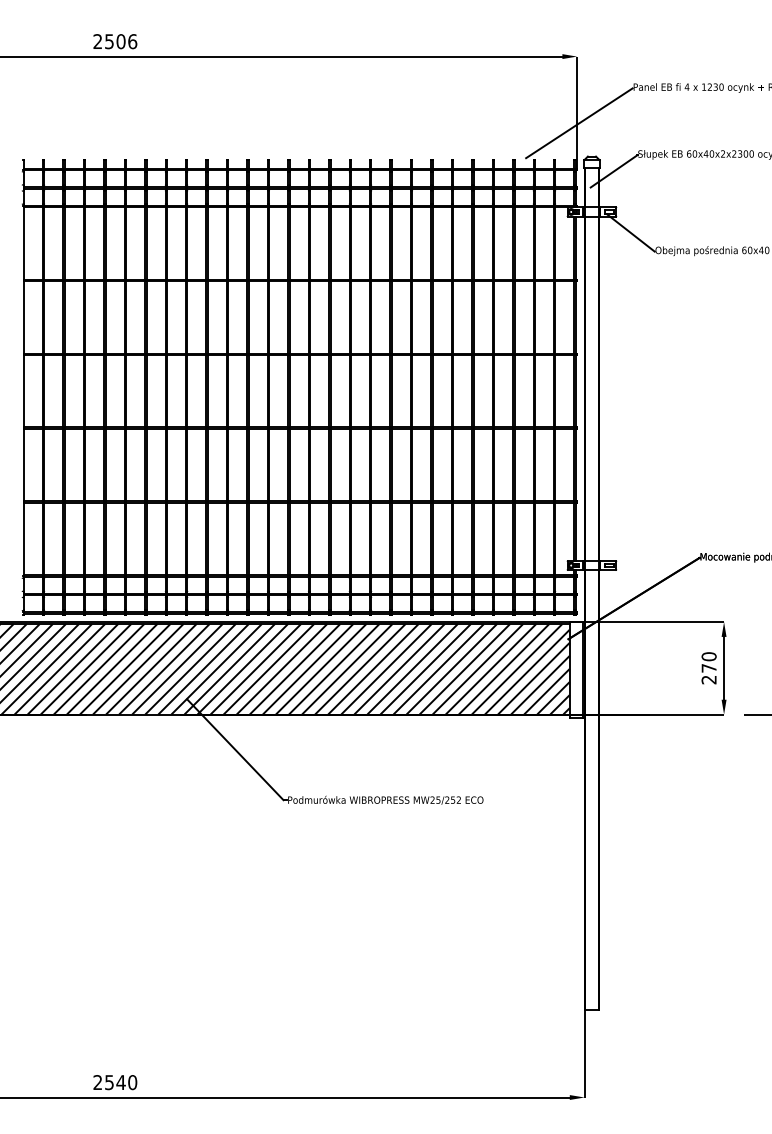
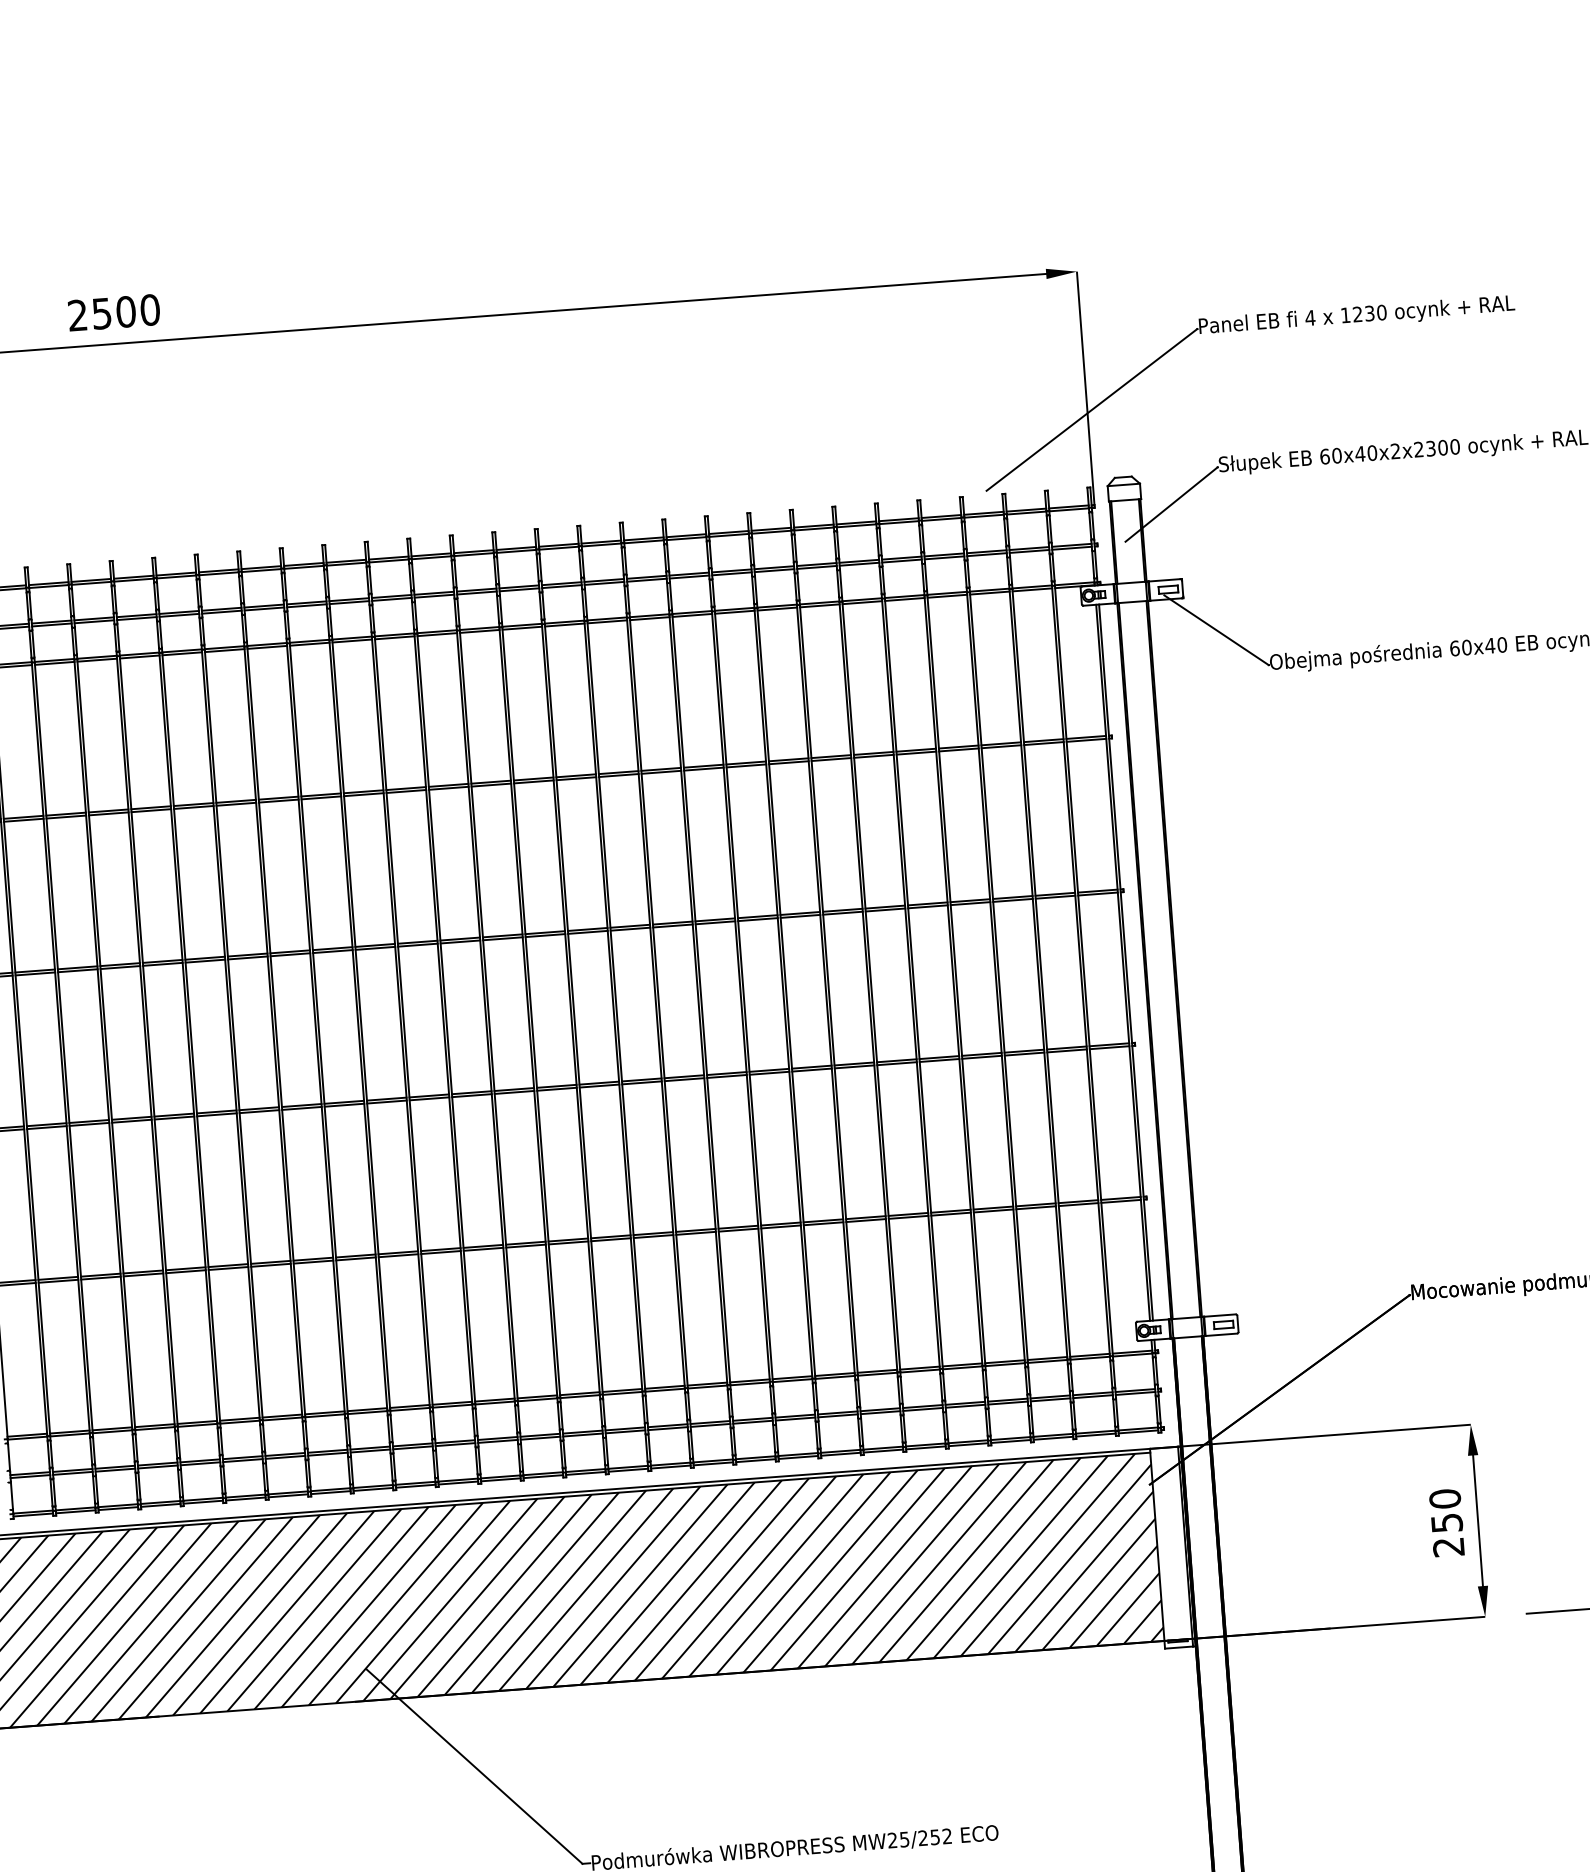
text: (132, 41) -> (149, 309), 2506 -> 2500
text: (708, 668) -> (1445, 1523), 270 -> 250

